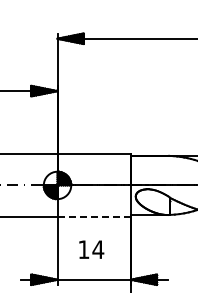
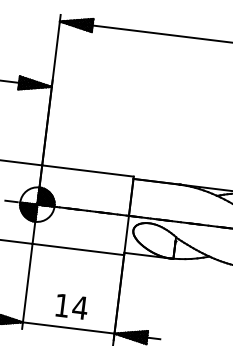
line: (94, 216) -> (78, 249), dashed -> solid
text: (91, 249) -> (71, 306), moved

